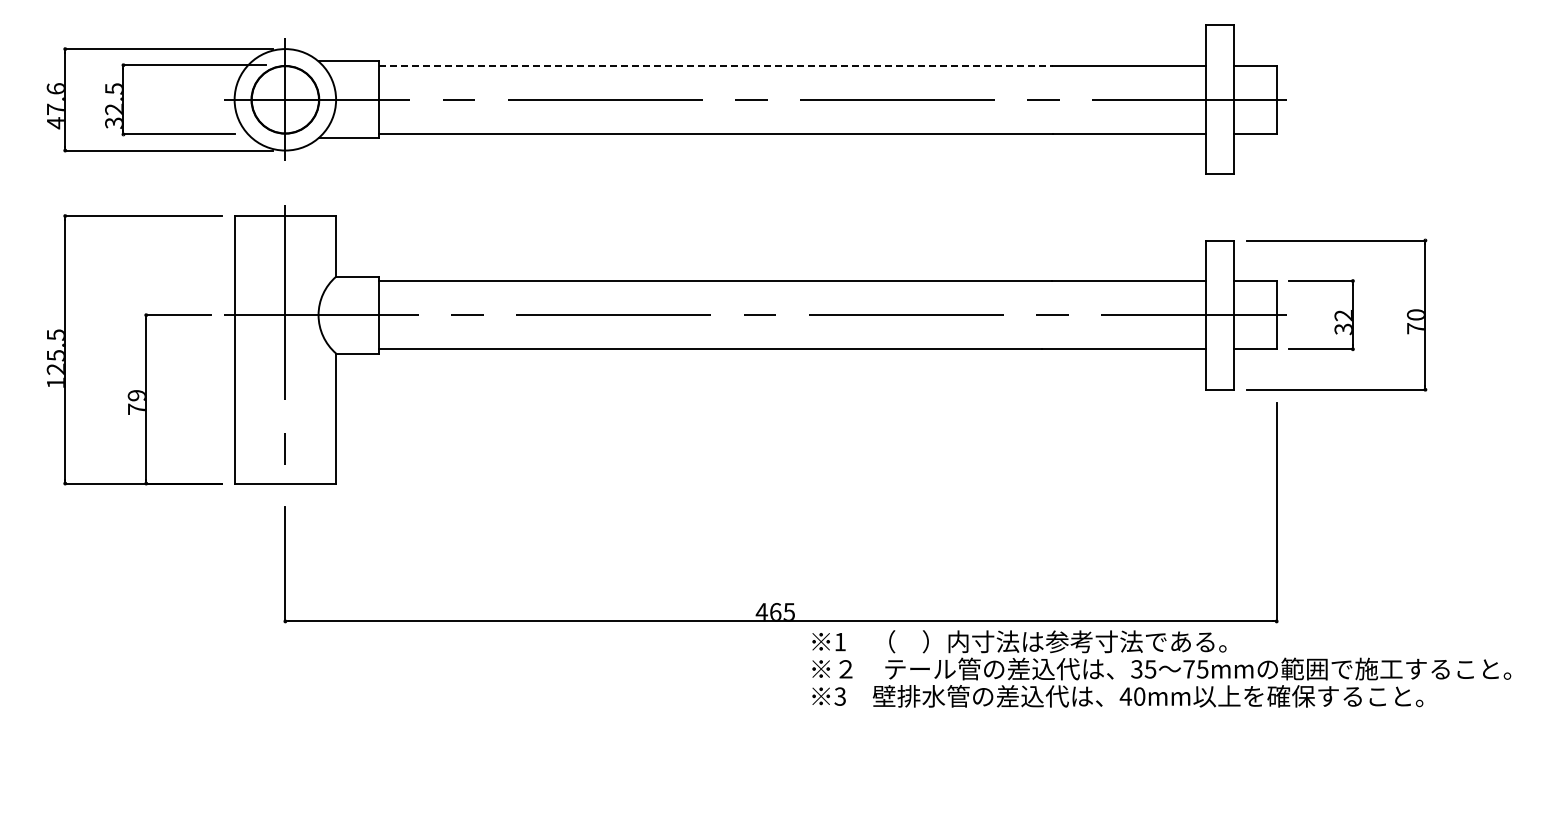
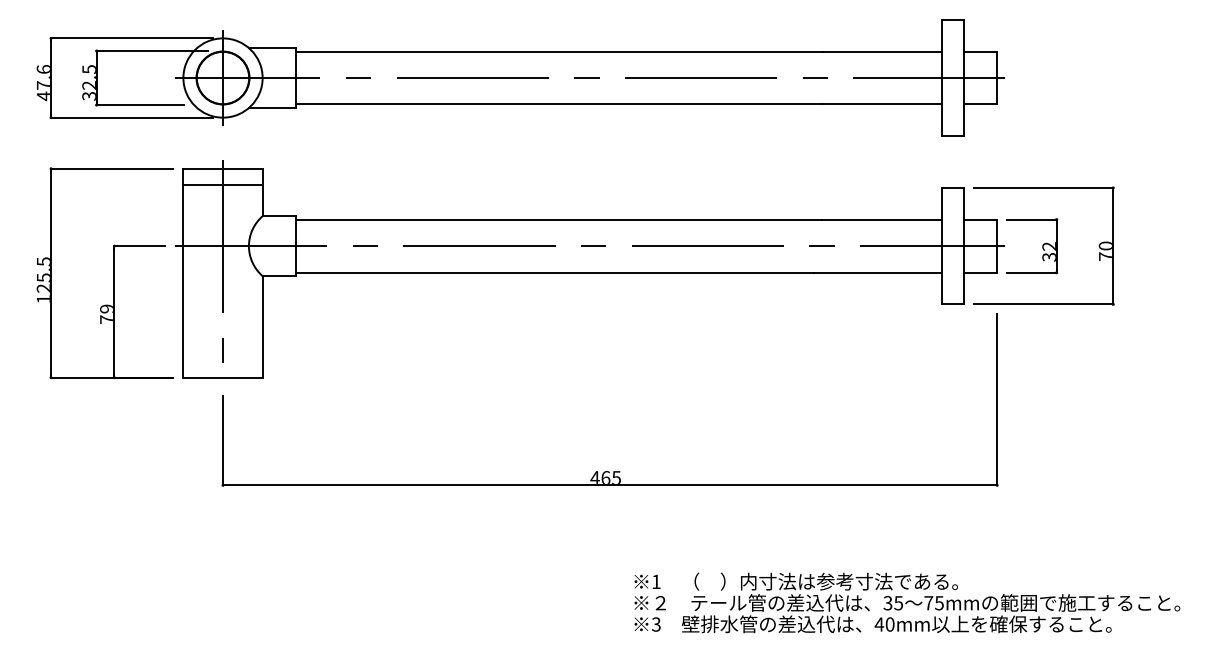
line: (716, 66) -> (559, 52), dashed -> solid
line: (285, 236) -> (223, 184), added
text: (1161, 668) -> (907, 602), moved

